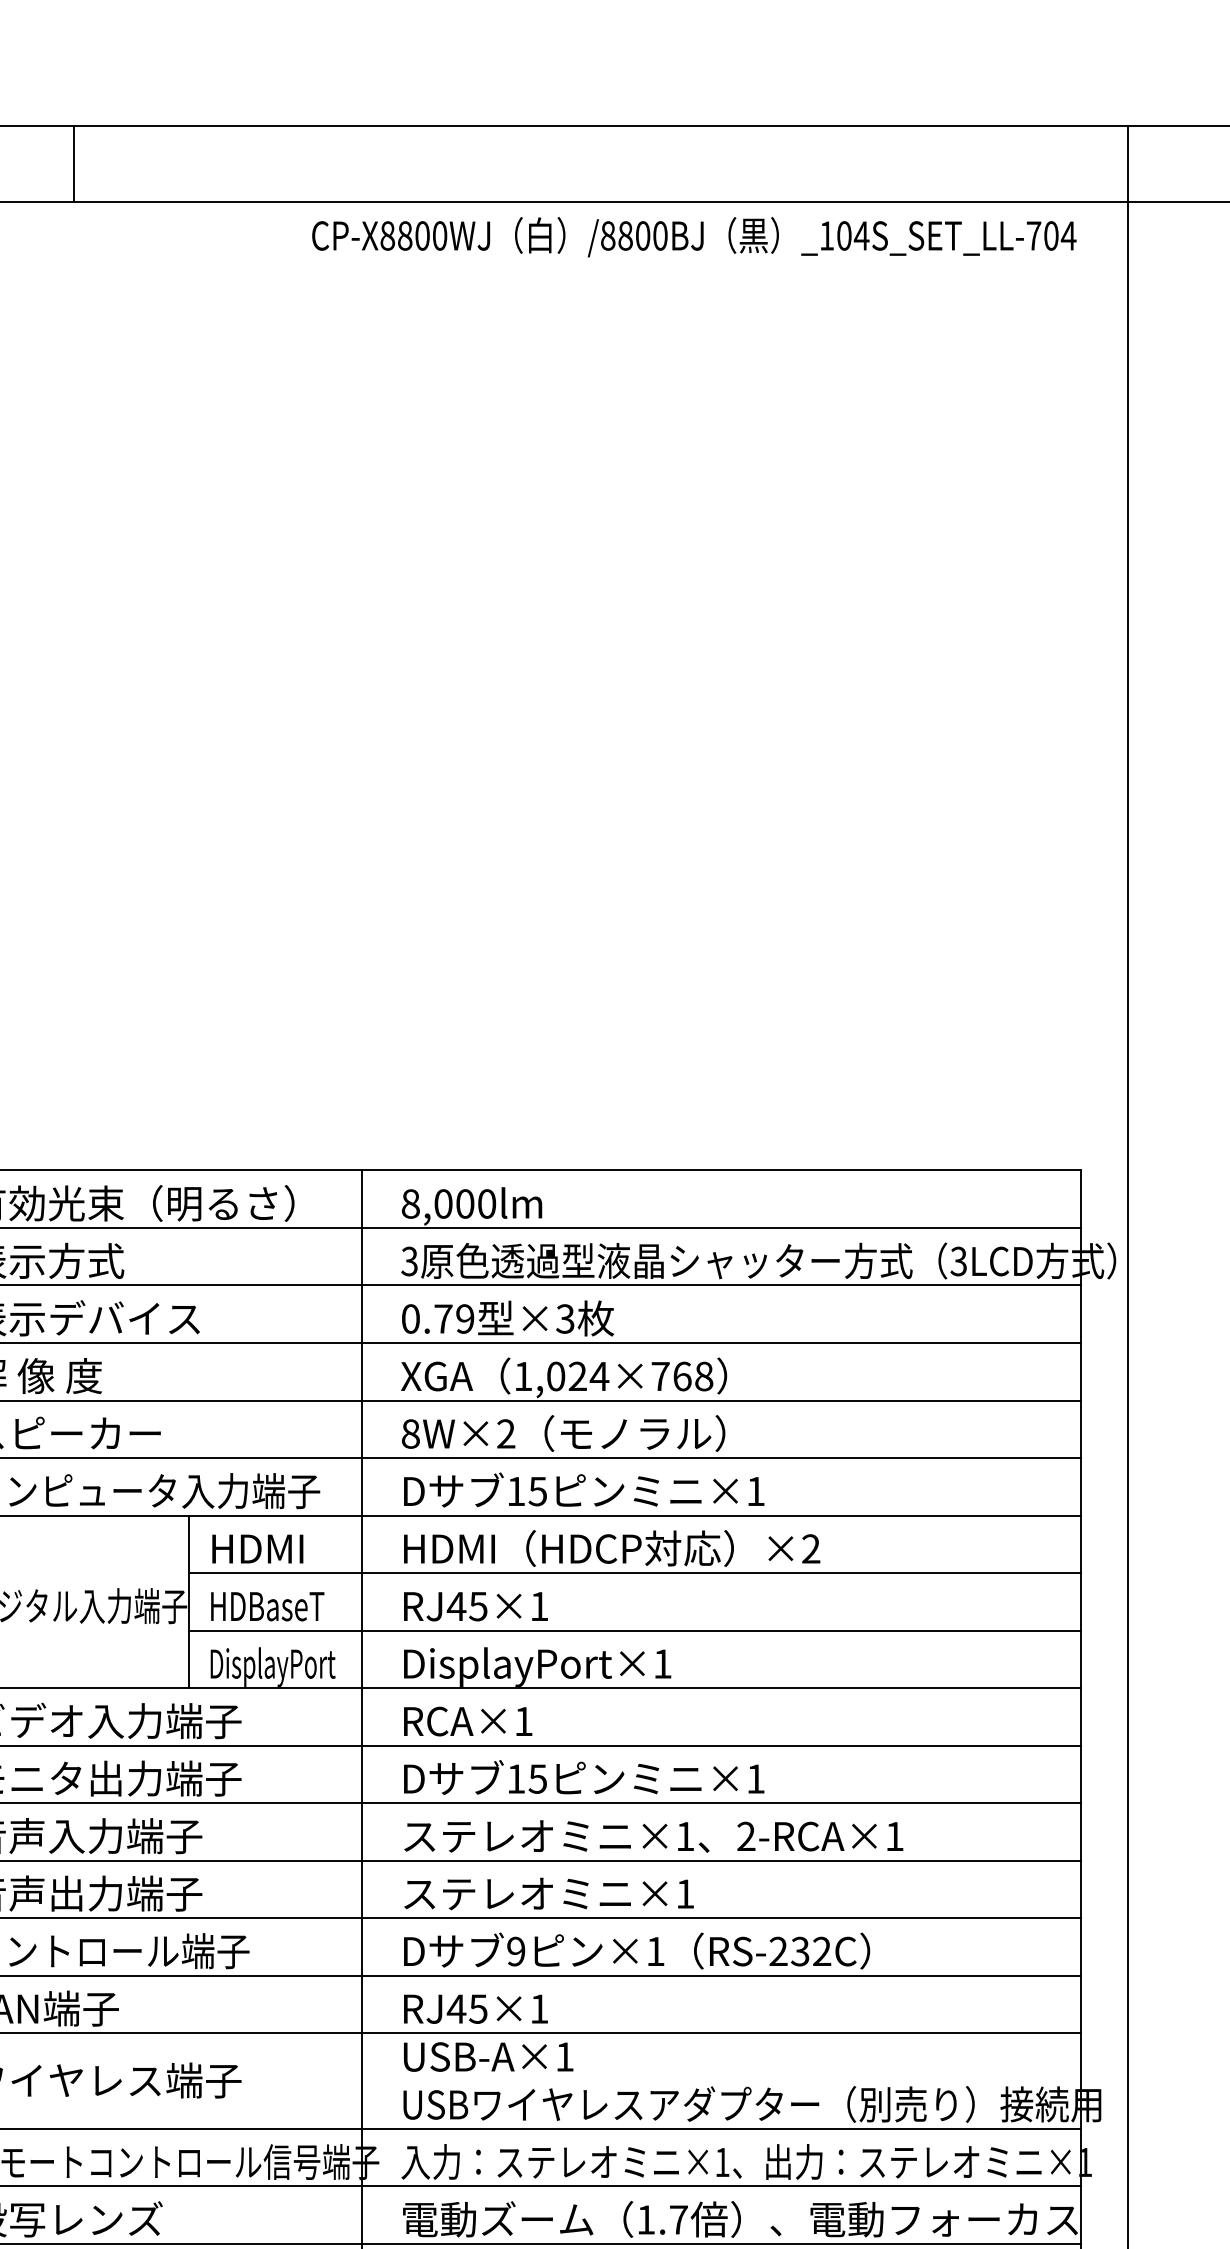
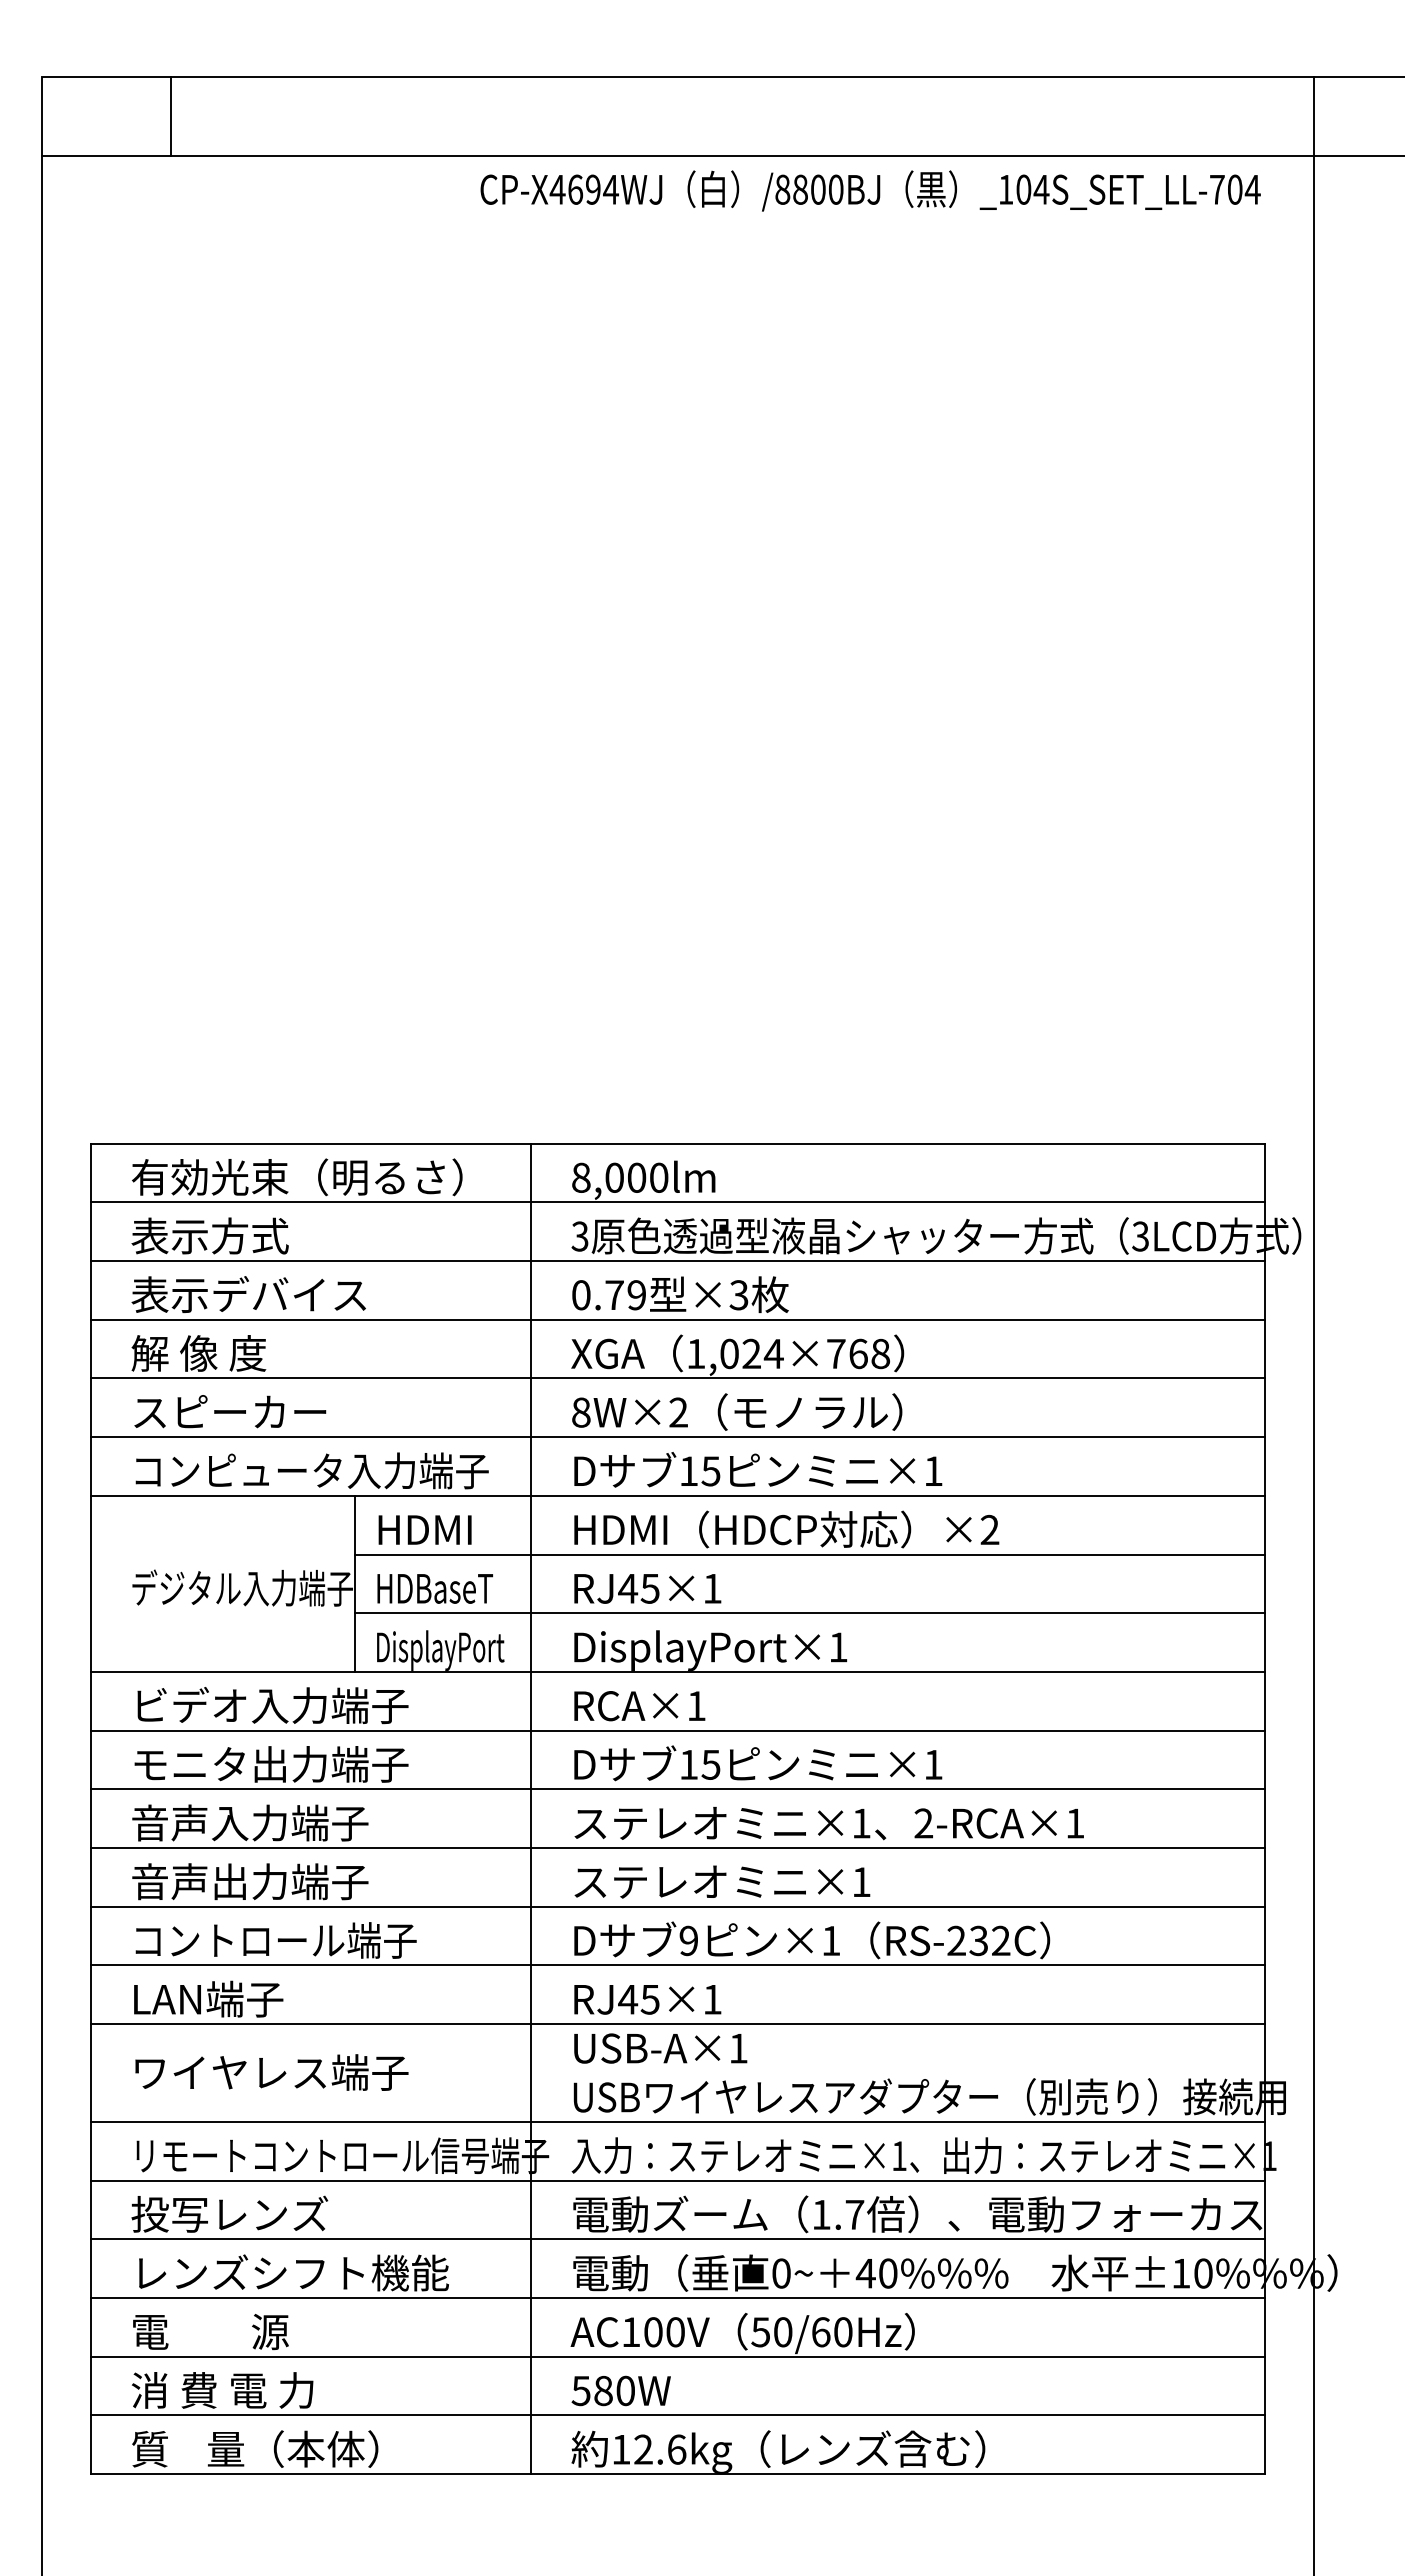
line: (73, 164) -> (170, 116), moved
text: (412, 235) -> (583, 189), CP-X8800WJ -> CP-X4694WJ

